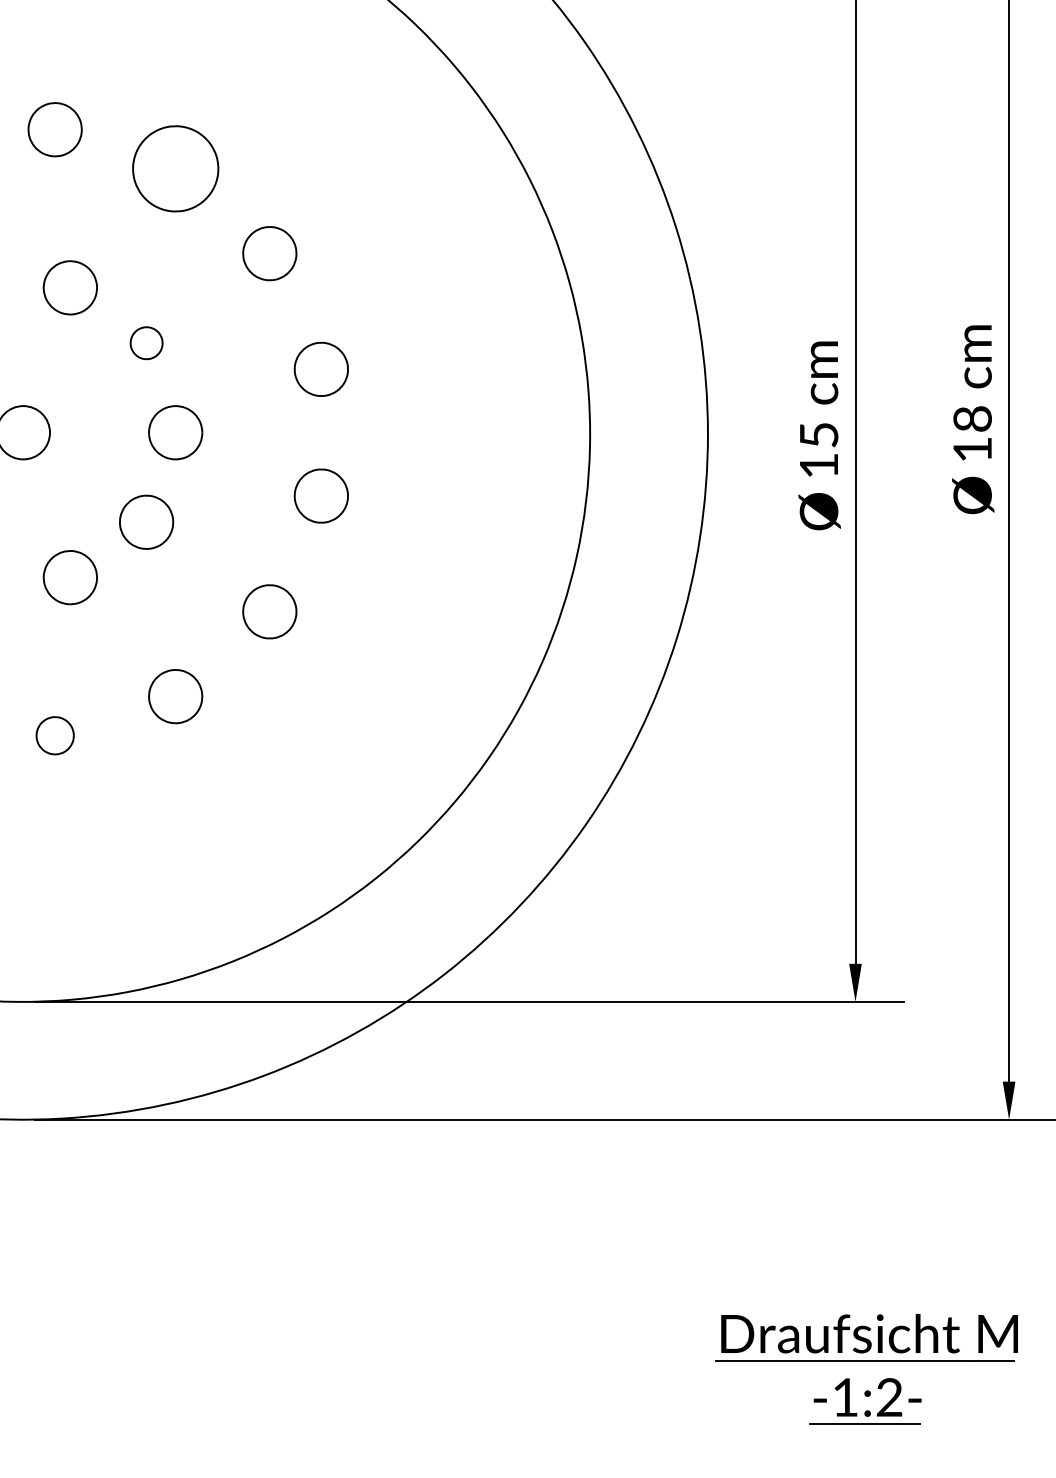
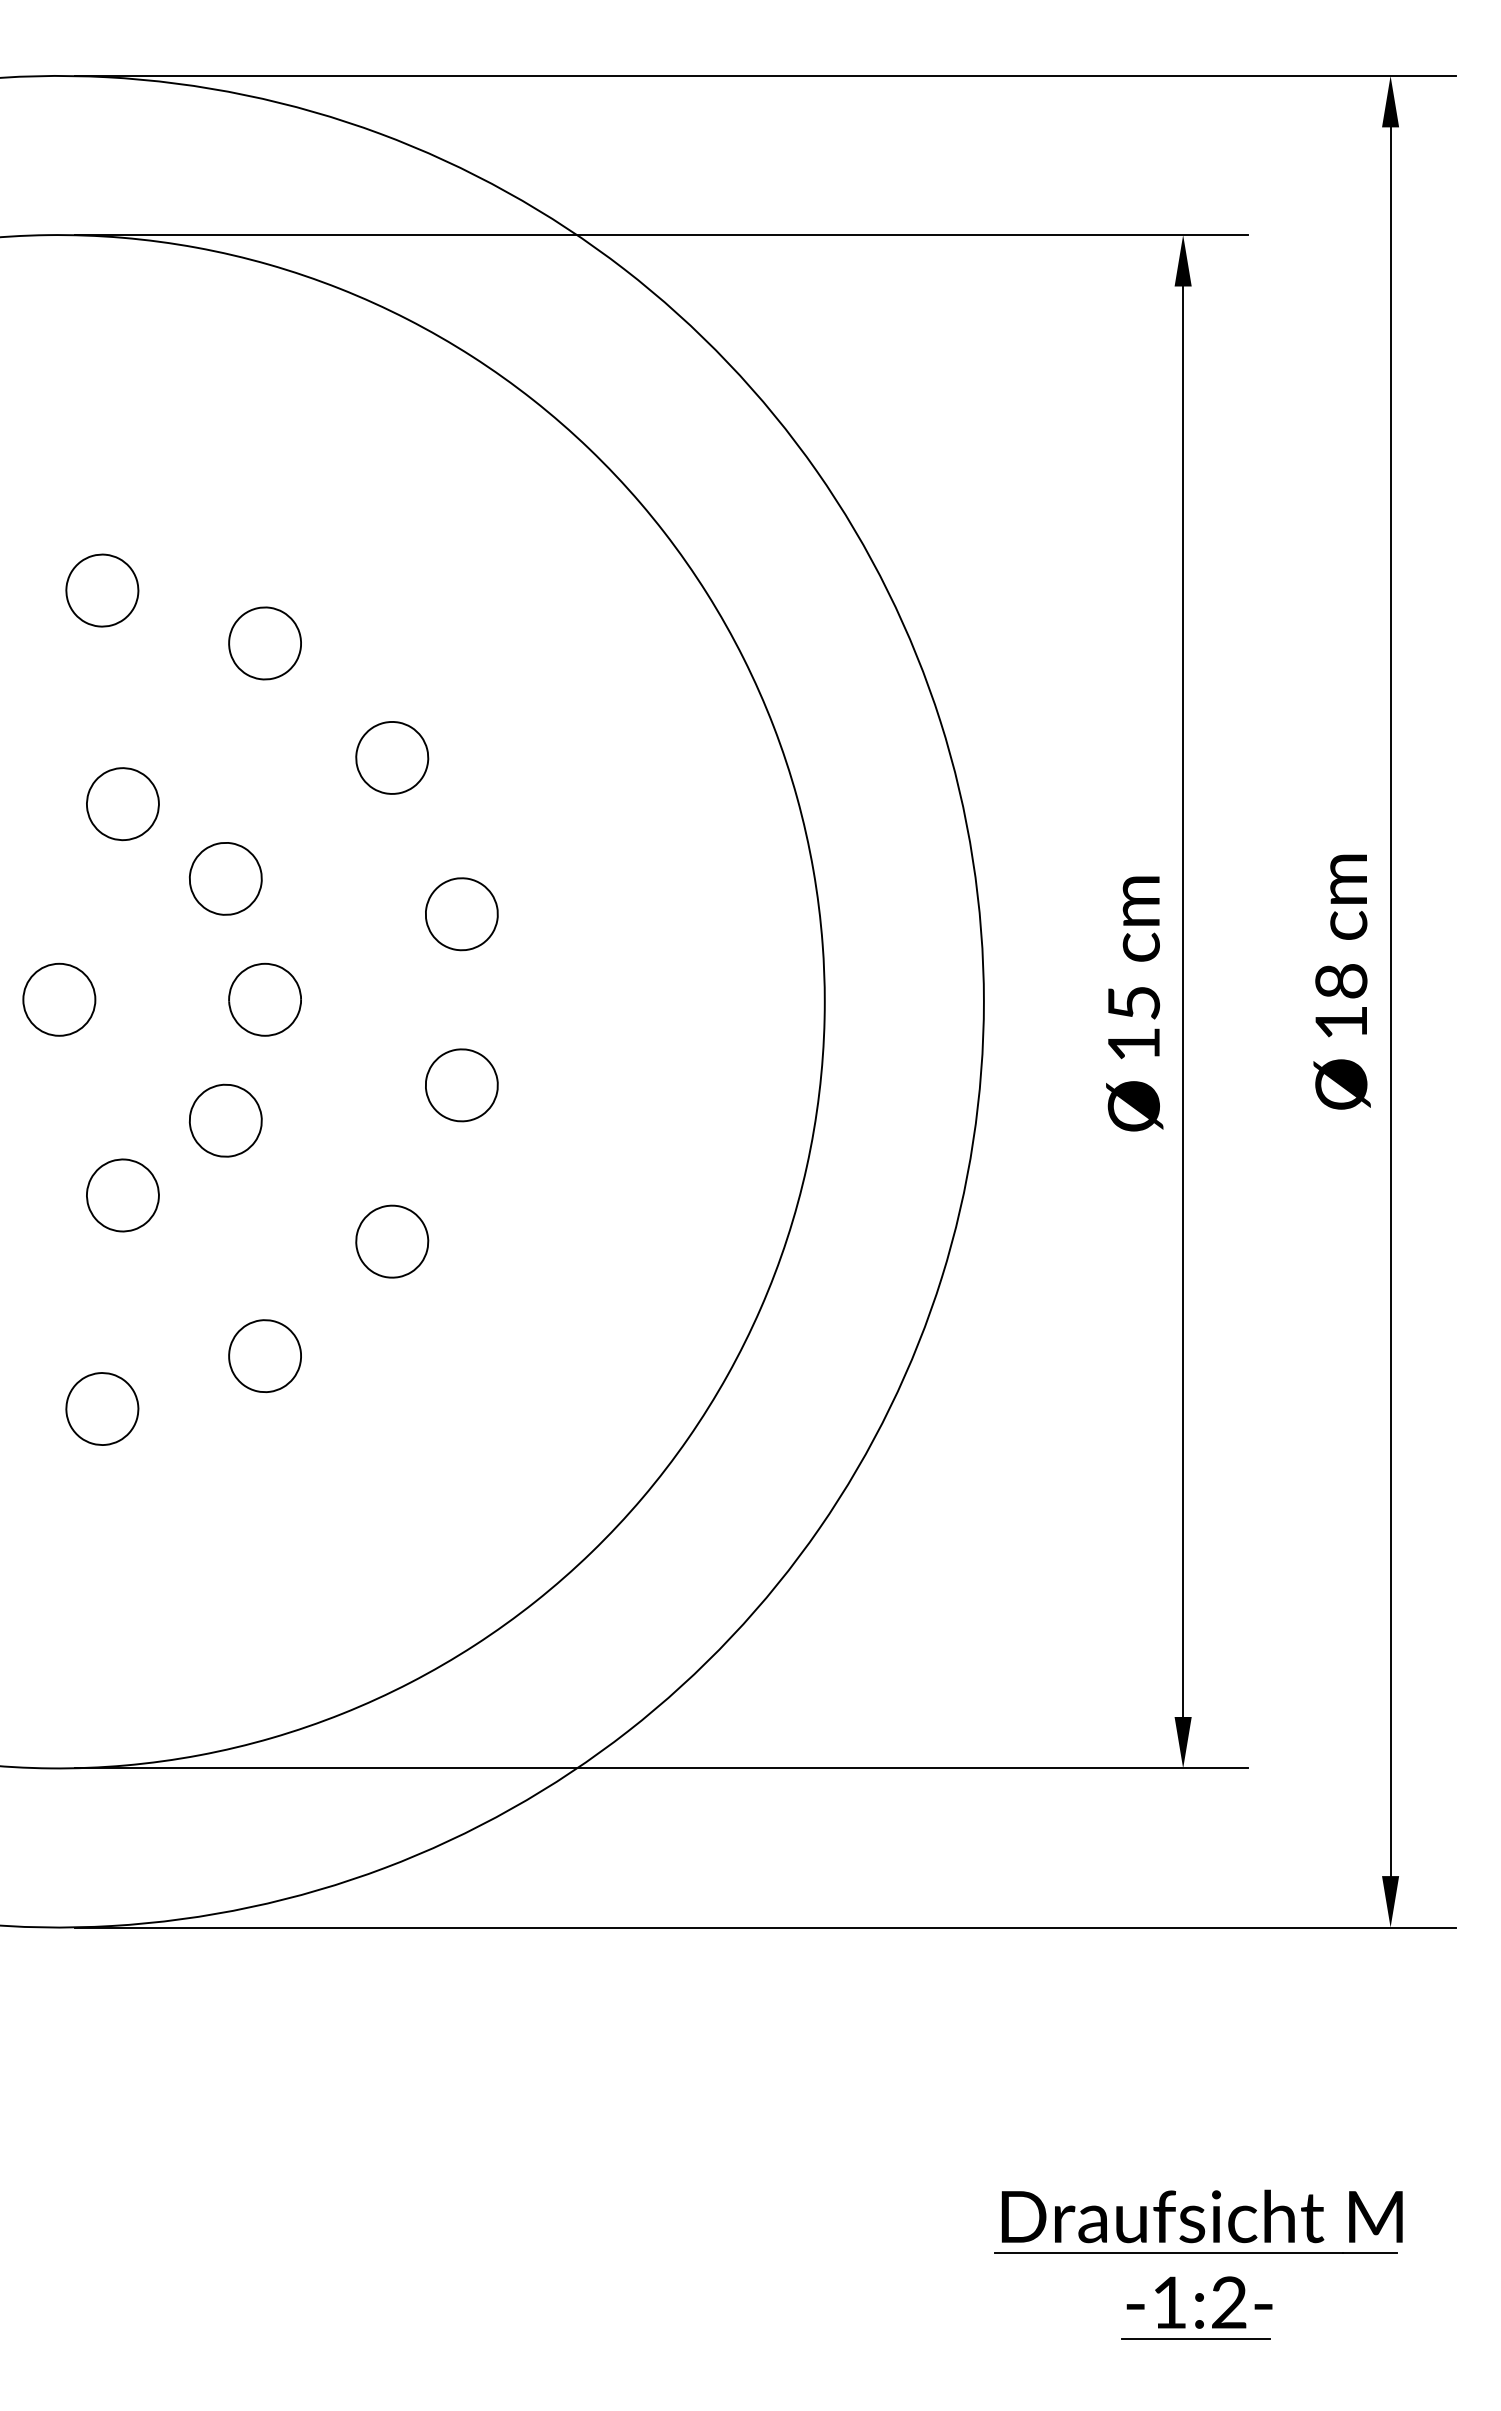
part: (175, 168) -> (264, 643), size x0.62
part: (146, 342) -> (225, 878), size x1.67
part: (55, 735) -> (102, 1408), size x1.43

